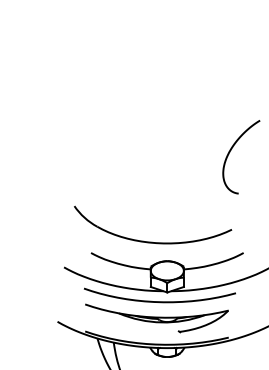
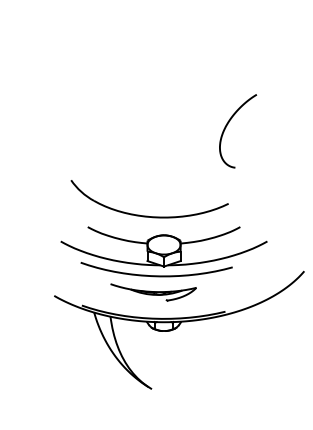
part: (156, 318) -> (153, 292), size x0.6

